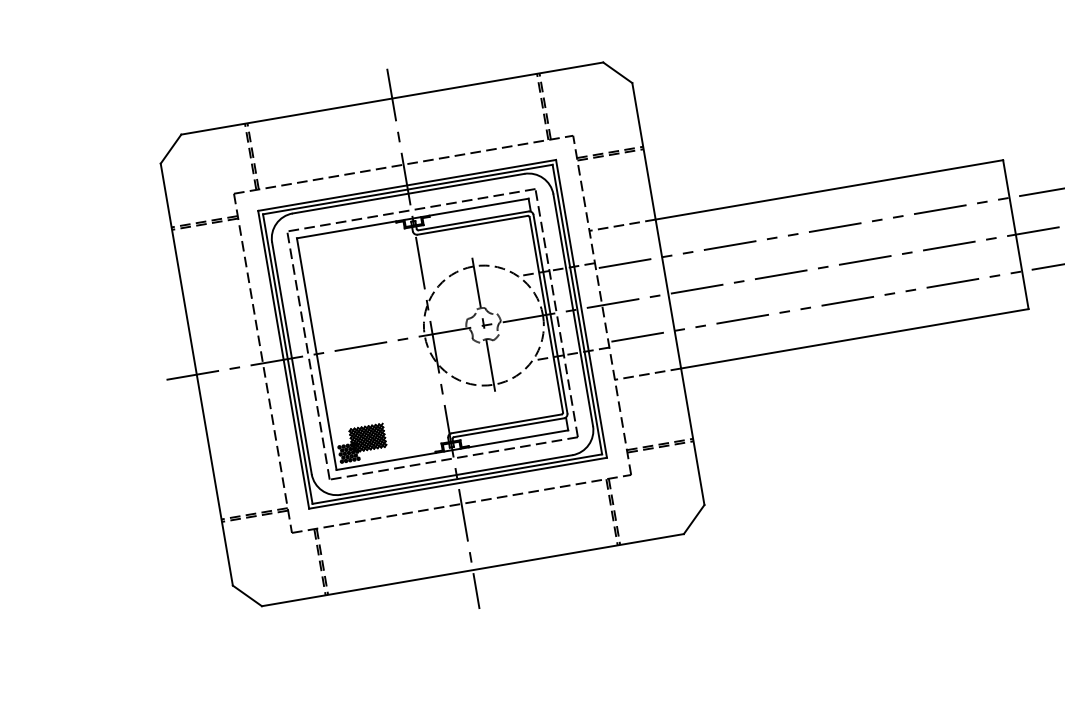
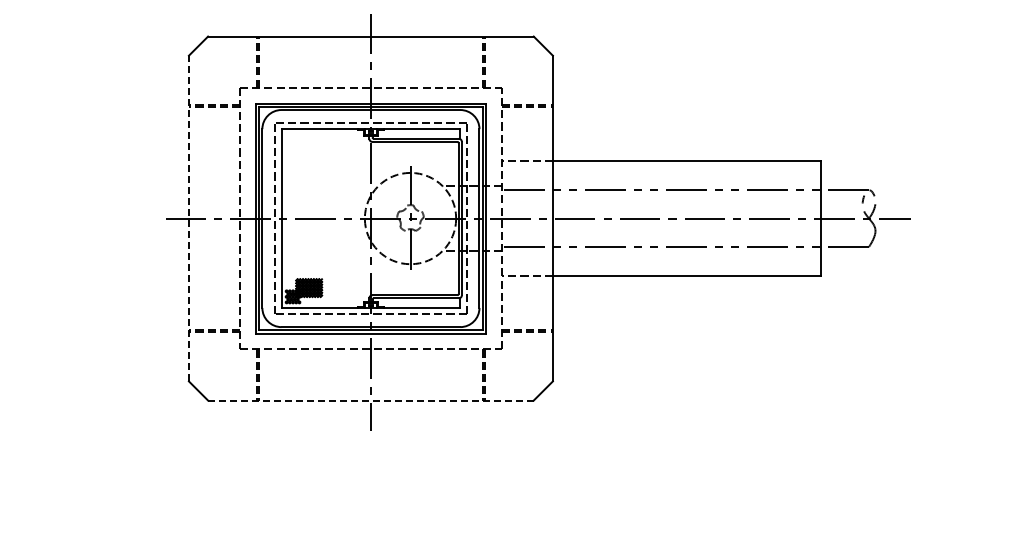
line: (196, 374) -> (188, 218), solid -> dashed
line: (472, 570) -> (370, 400), solid -> dashed

